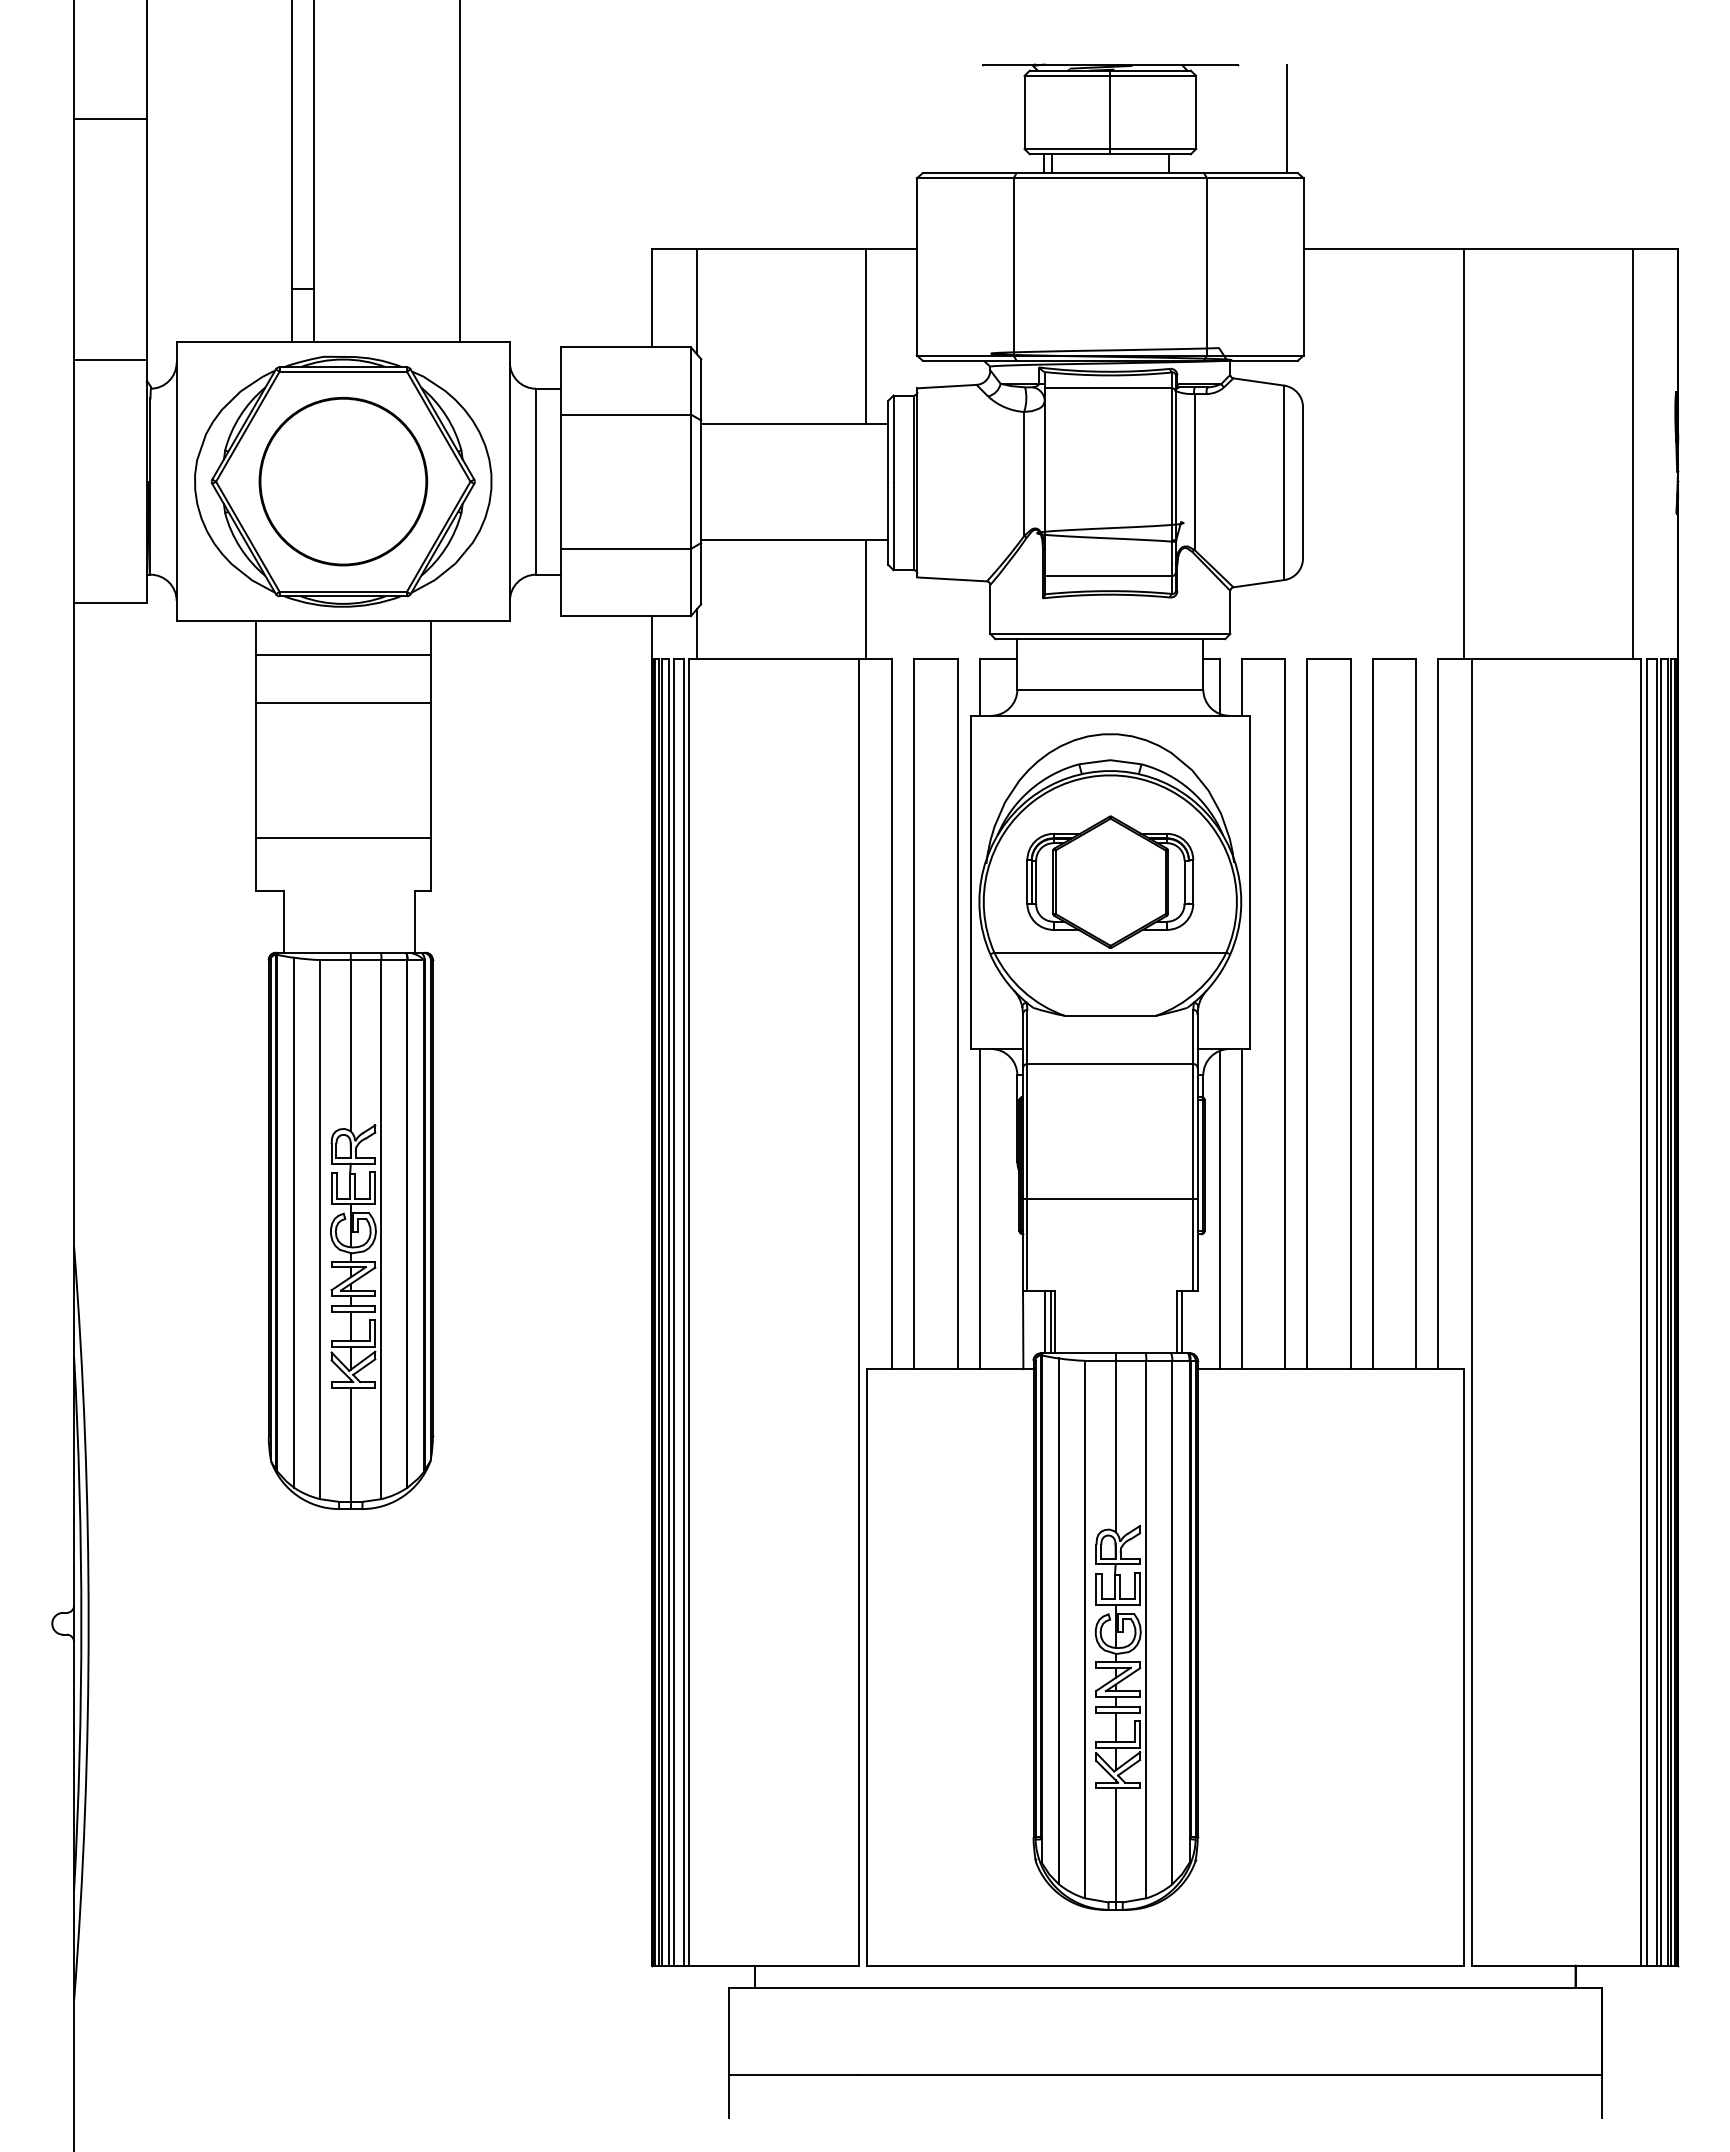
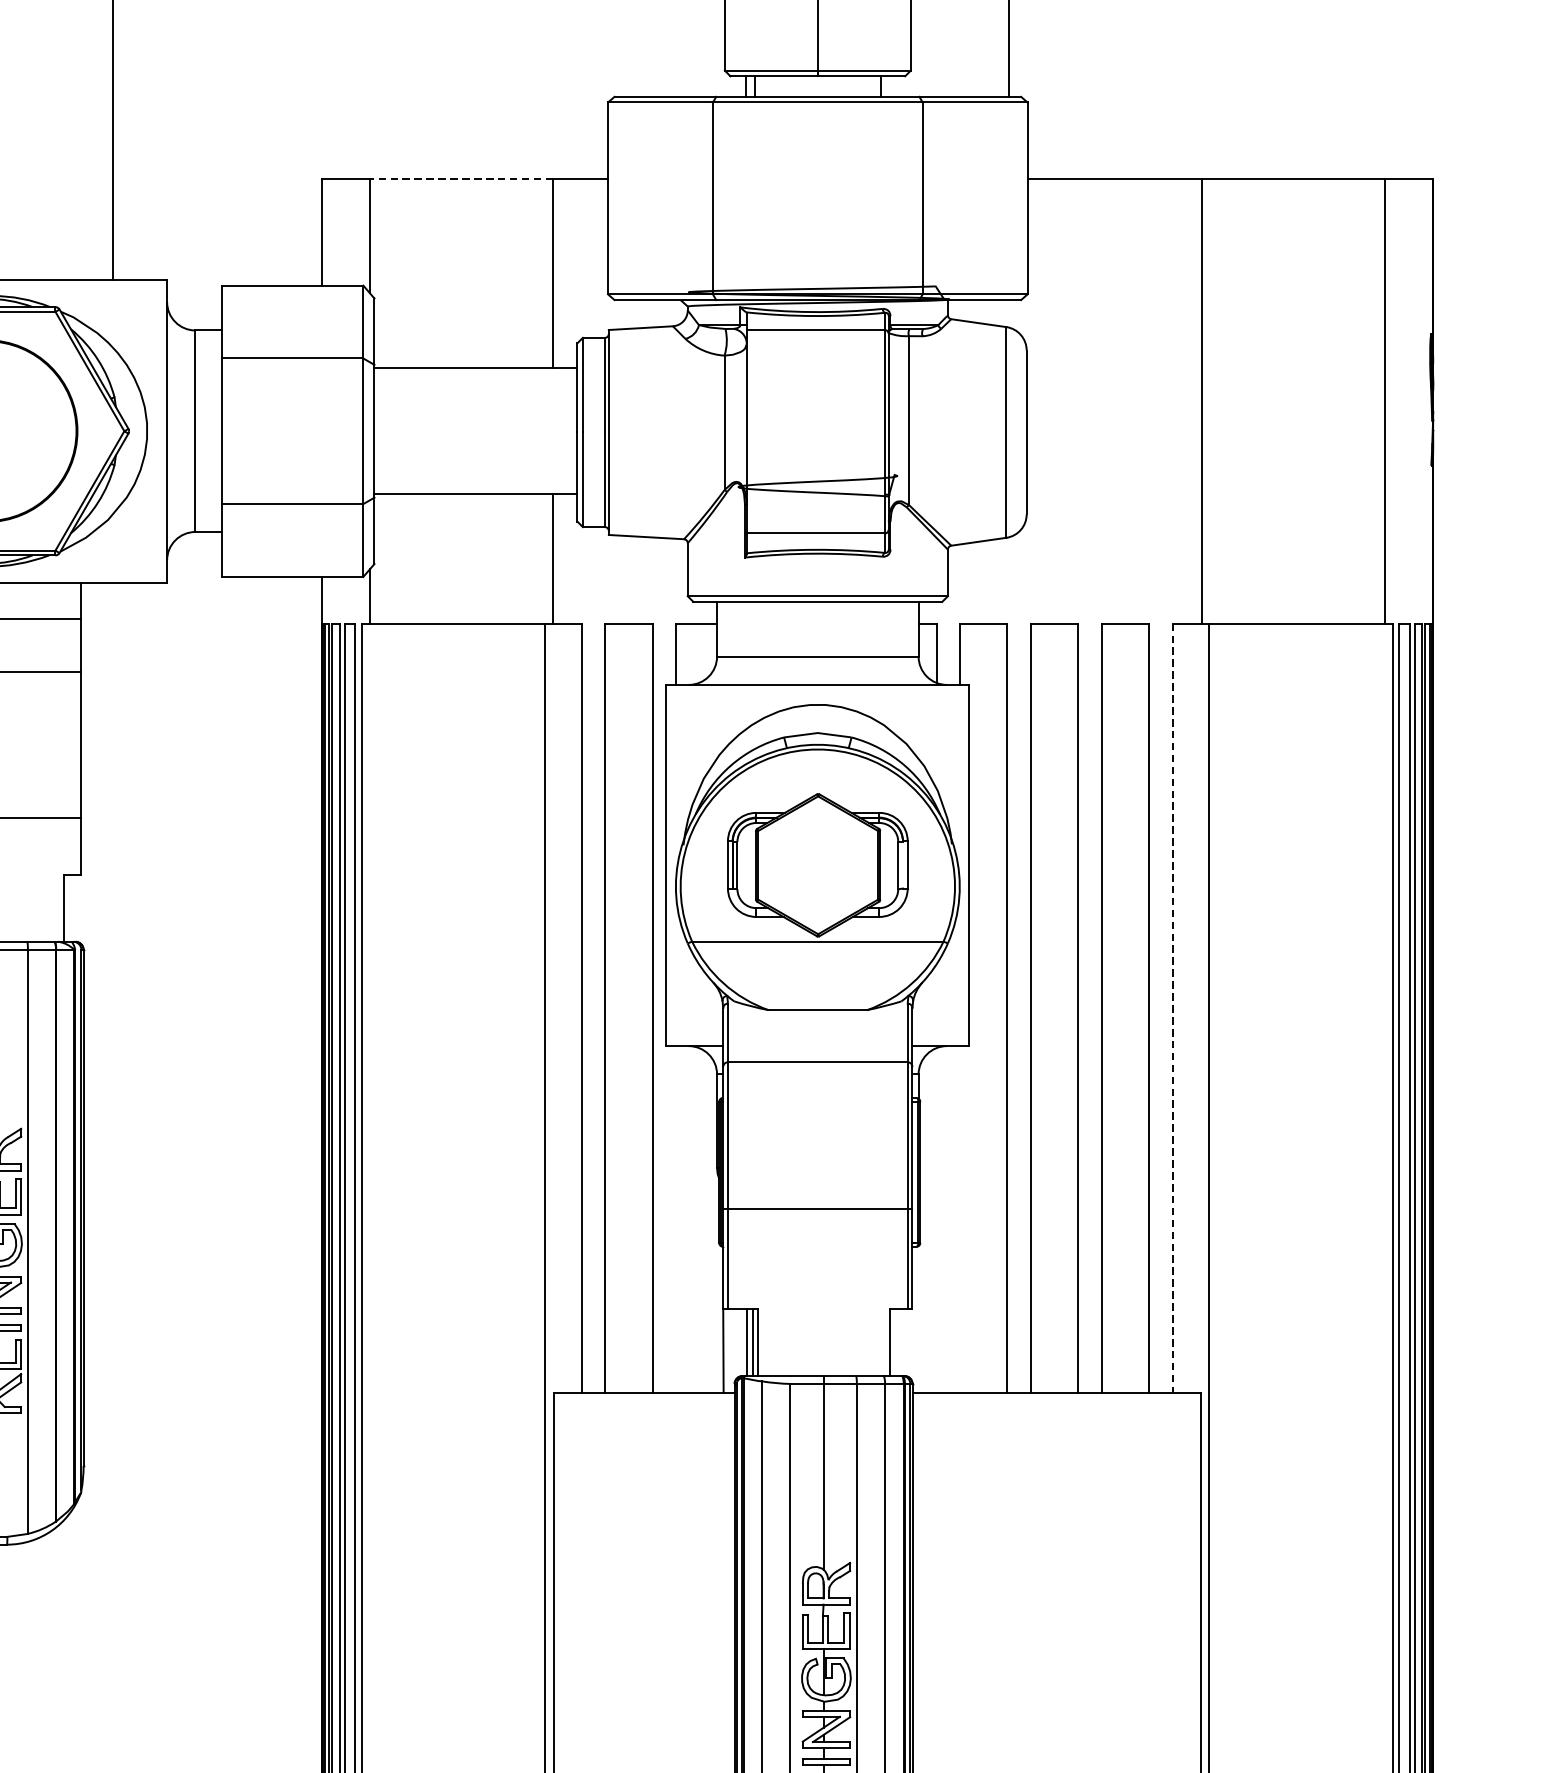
line: (781, 248) -> (461, 178), solid -> dashed
line: (1438, 1014) -> (1173, 1008), solid -> dashed
line: (979, 1209) -> (676, 1219), removed
line: (1219, 1209) -> (936, 1219), removed
line: (1241, 1209) -> (960, 1219), removed
line: (1181, 1322) -> (894, 1342), removed

